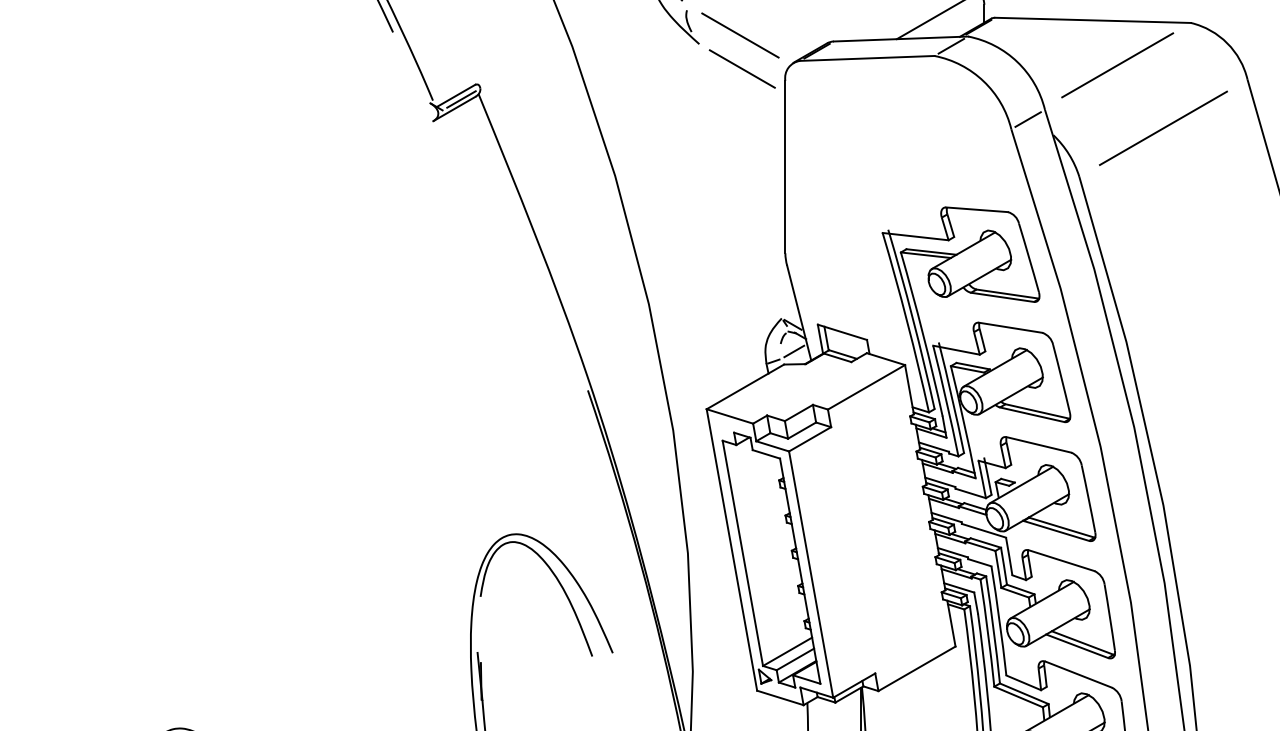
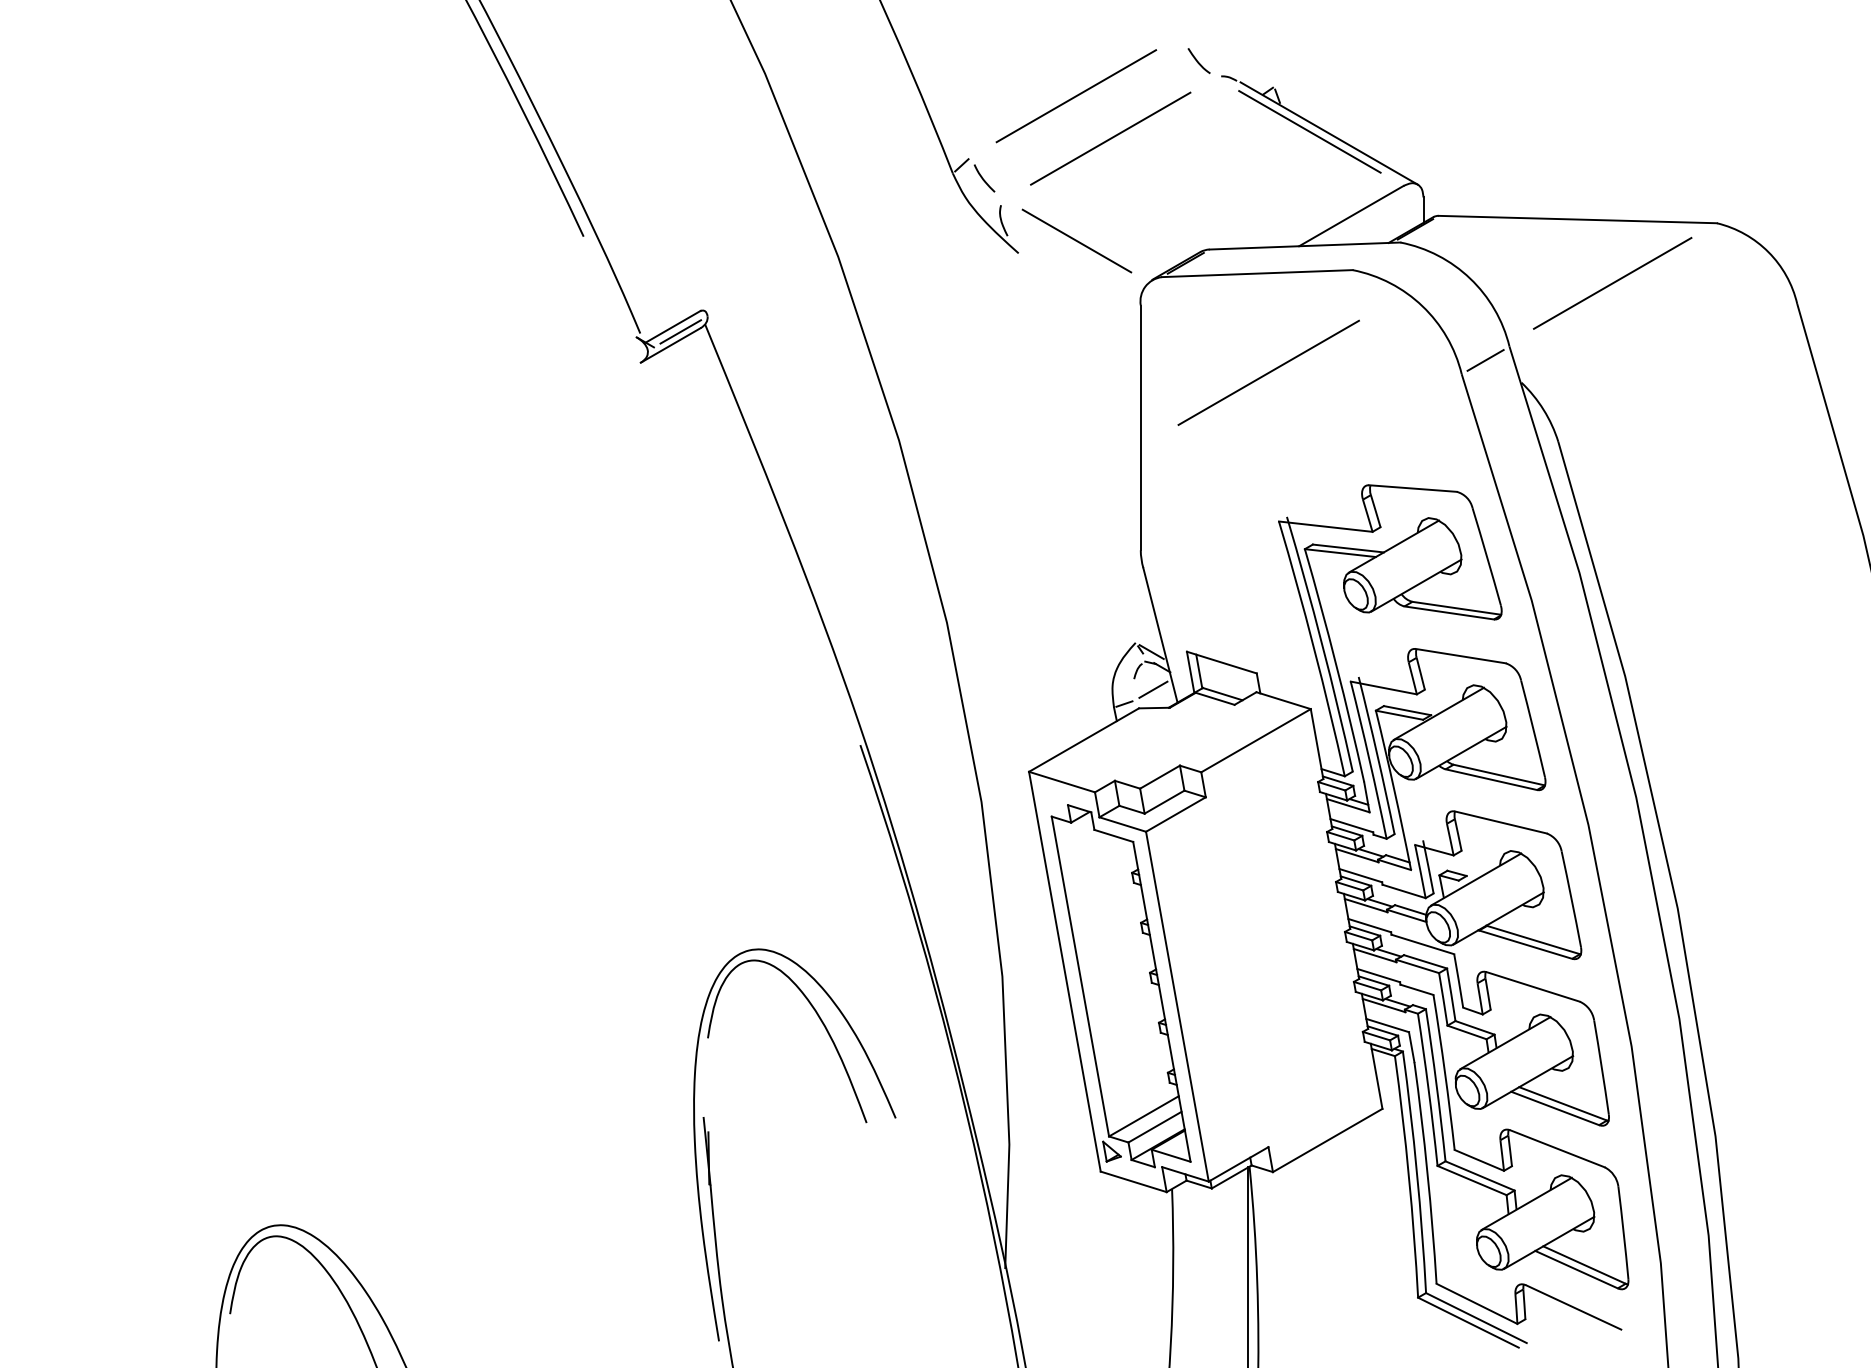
line: (951, 45) -> (1376, 255), removed
line: (742, 68) -> (1079, 288), removed
line: (1163, 128) -> (1268, 372), moved

